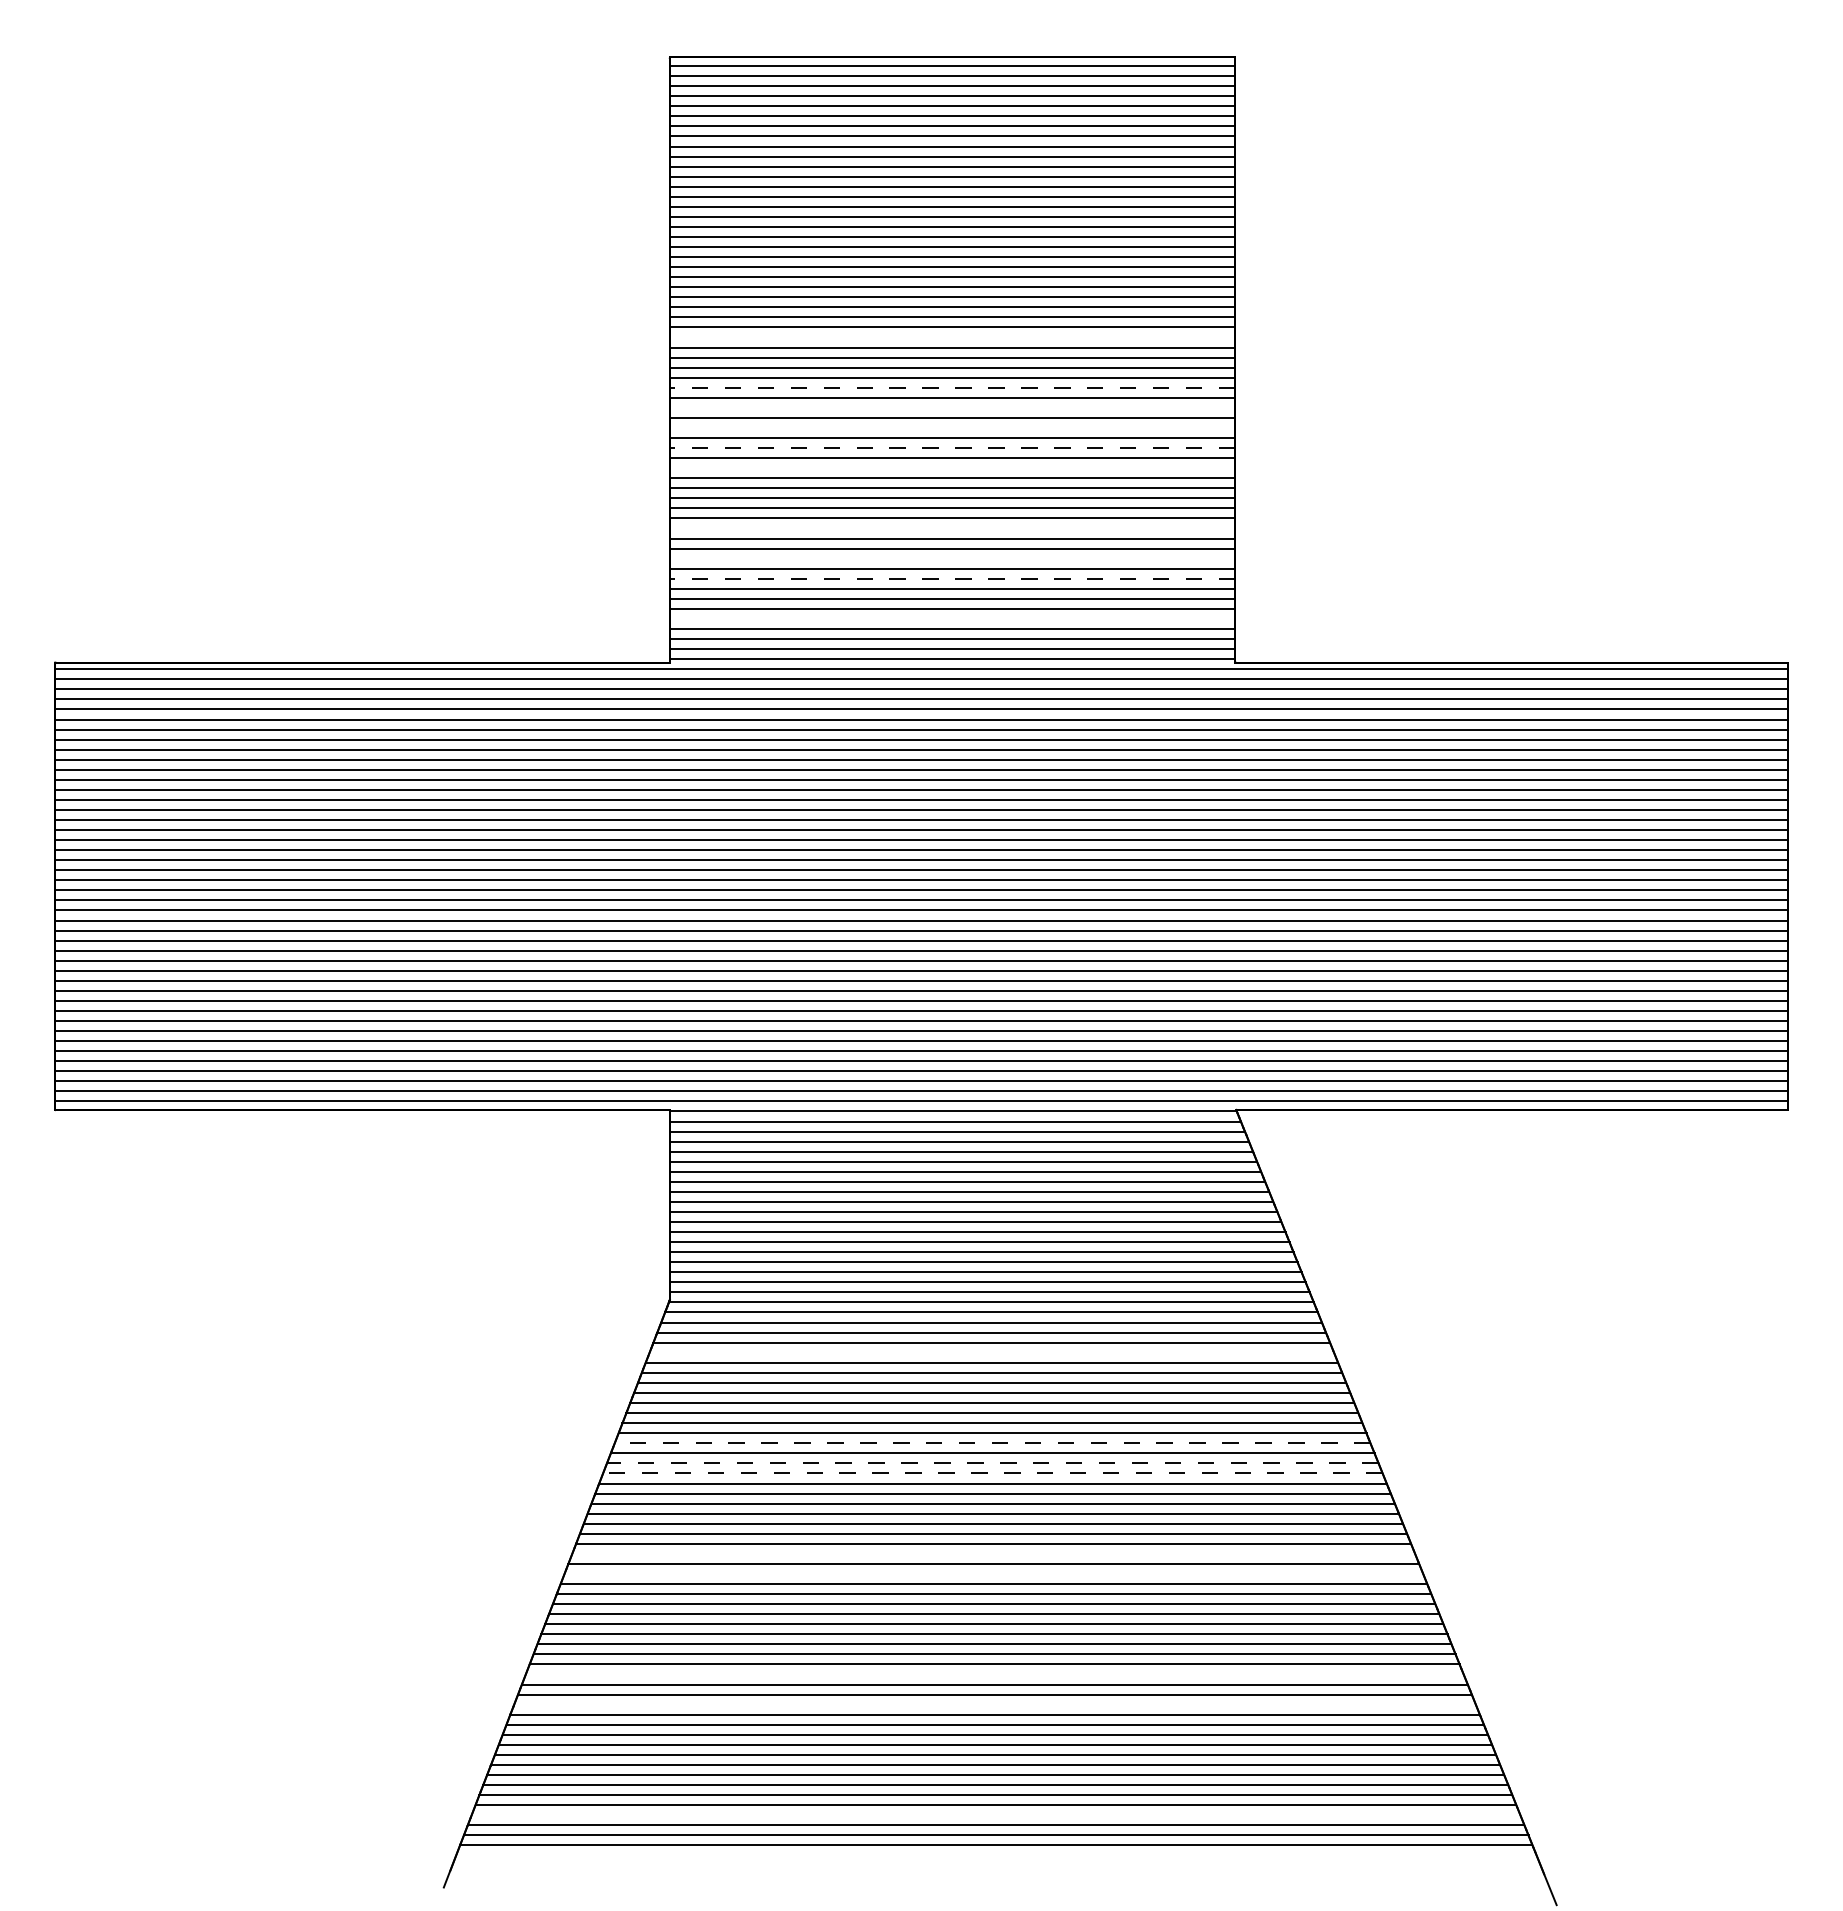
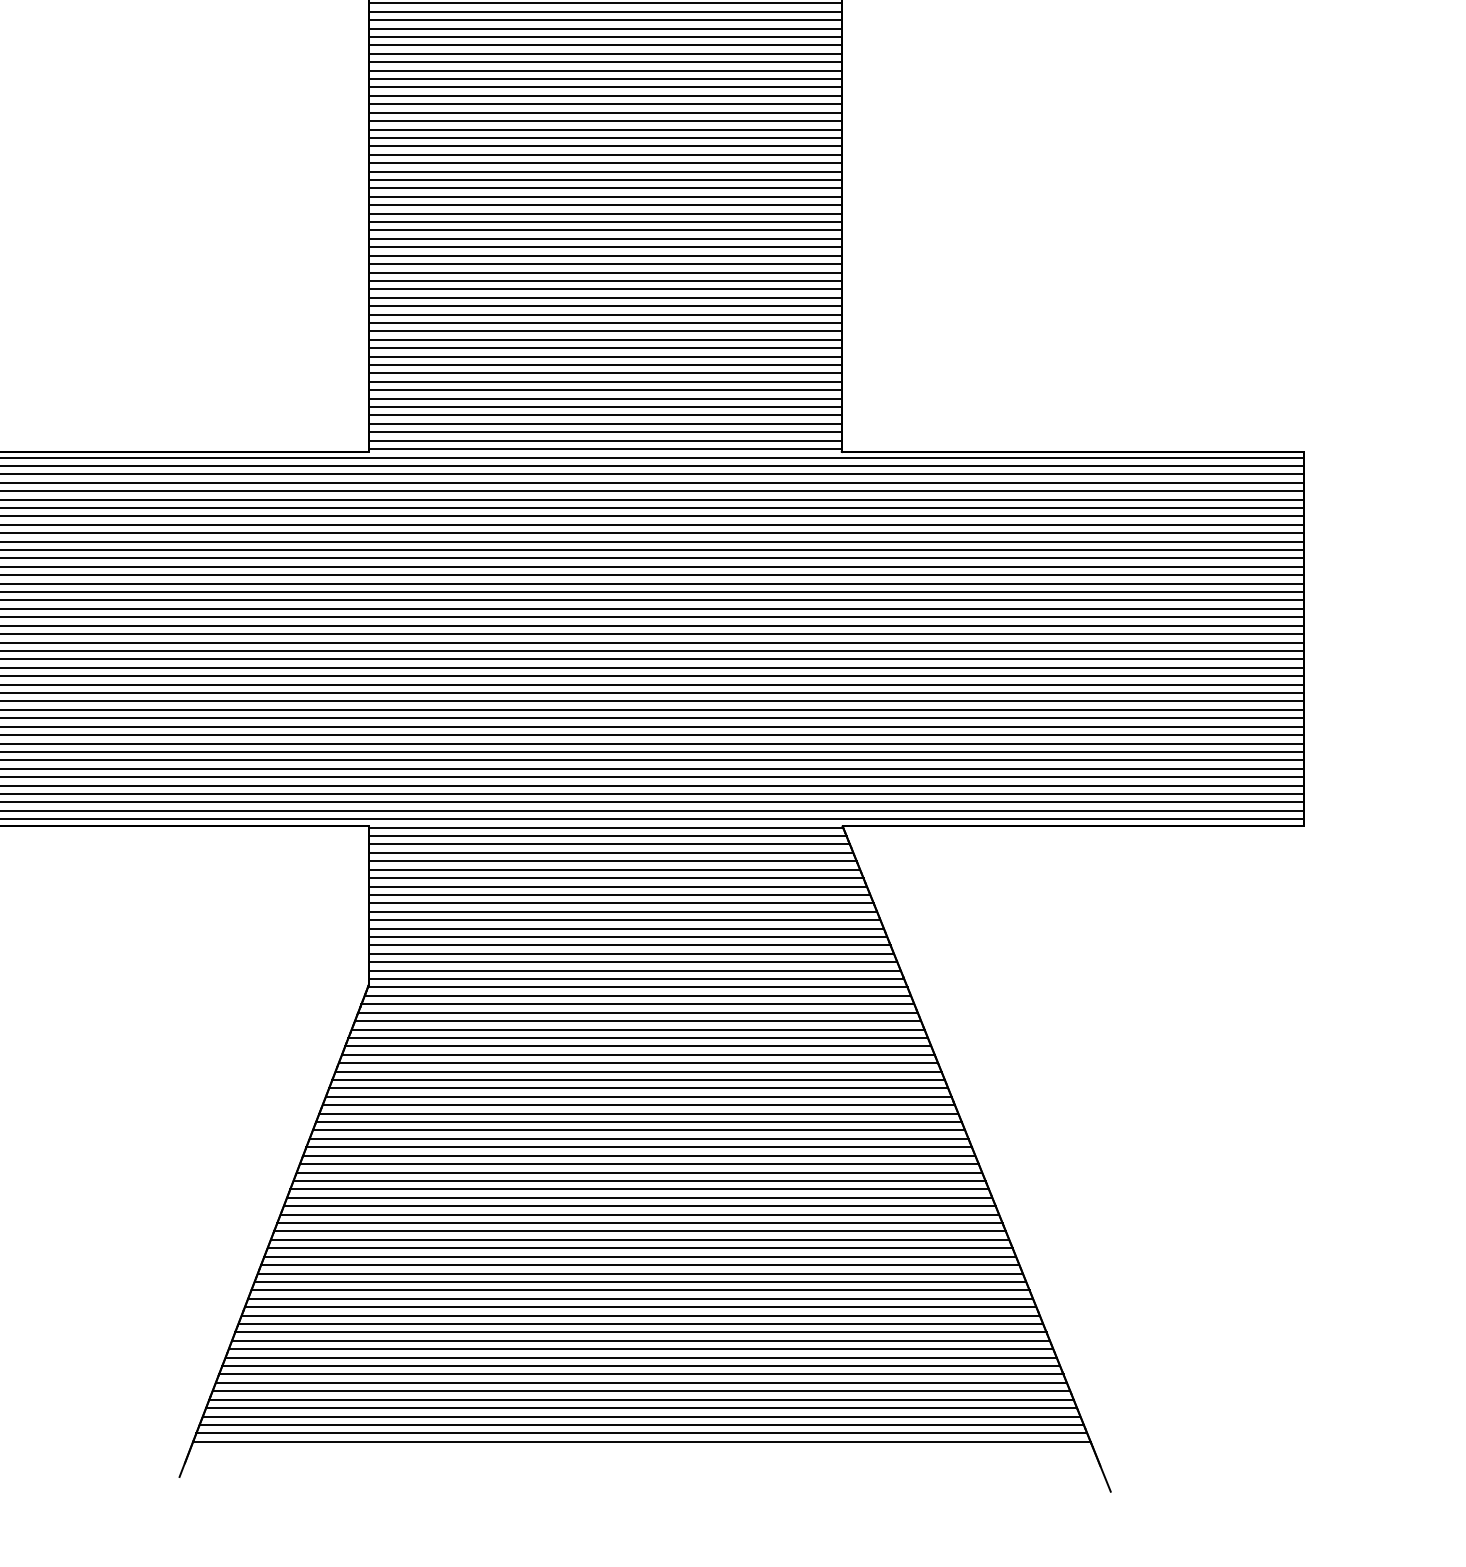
line: (952, 337) -> (605, 179), added
line: (952, 387) -> (605, 221), dashed -> solid
line: (952, 407) -> (605, 238), added
line: (952, 428) -> (605, 256), added
line: (952, 448) -> (605, 272), dashed -> solid
line: (952, 468) -> (605, 289), added
line: (952, 528) -> (605, 339), added
line: (952, 558) -> (605, 364), added
line: (952, 578) -> (605, 381), dashed -> solid
line: (952, 618) -> (605, 415), added
line: (991, 1352) -> (637, 1029), added
line: (992, 1443) -> (638, 1105), dashed -> solid
line: (992, 1463) -> (638, 1122), dashed -> solid
line: (992, 1473) -> (638, 1130), dashed -> solid
line: (993, 1553) -> (639, 1197), added
line: (993, 1573) -> (639, 1214), added
line: (994, 1674) -> (640, 1298), added
line: (994, 1704) -> (640, 1323), added
line: (995, 1815) -> (641, 1416), added

